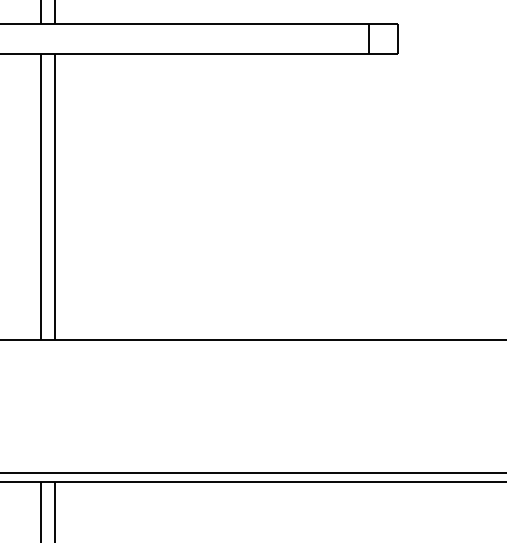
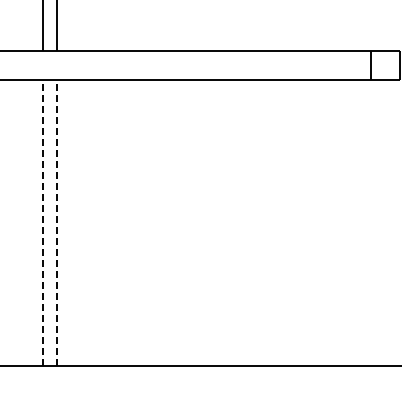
line: (41, 196) -> (43, 222), solid -> dashed
line: (54, 196) -> (56, 222), solid -> dashed

